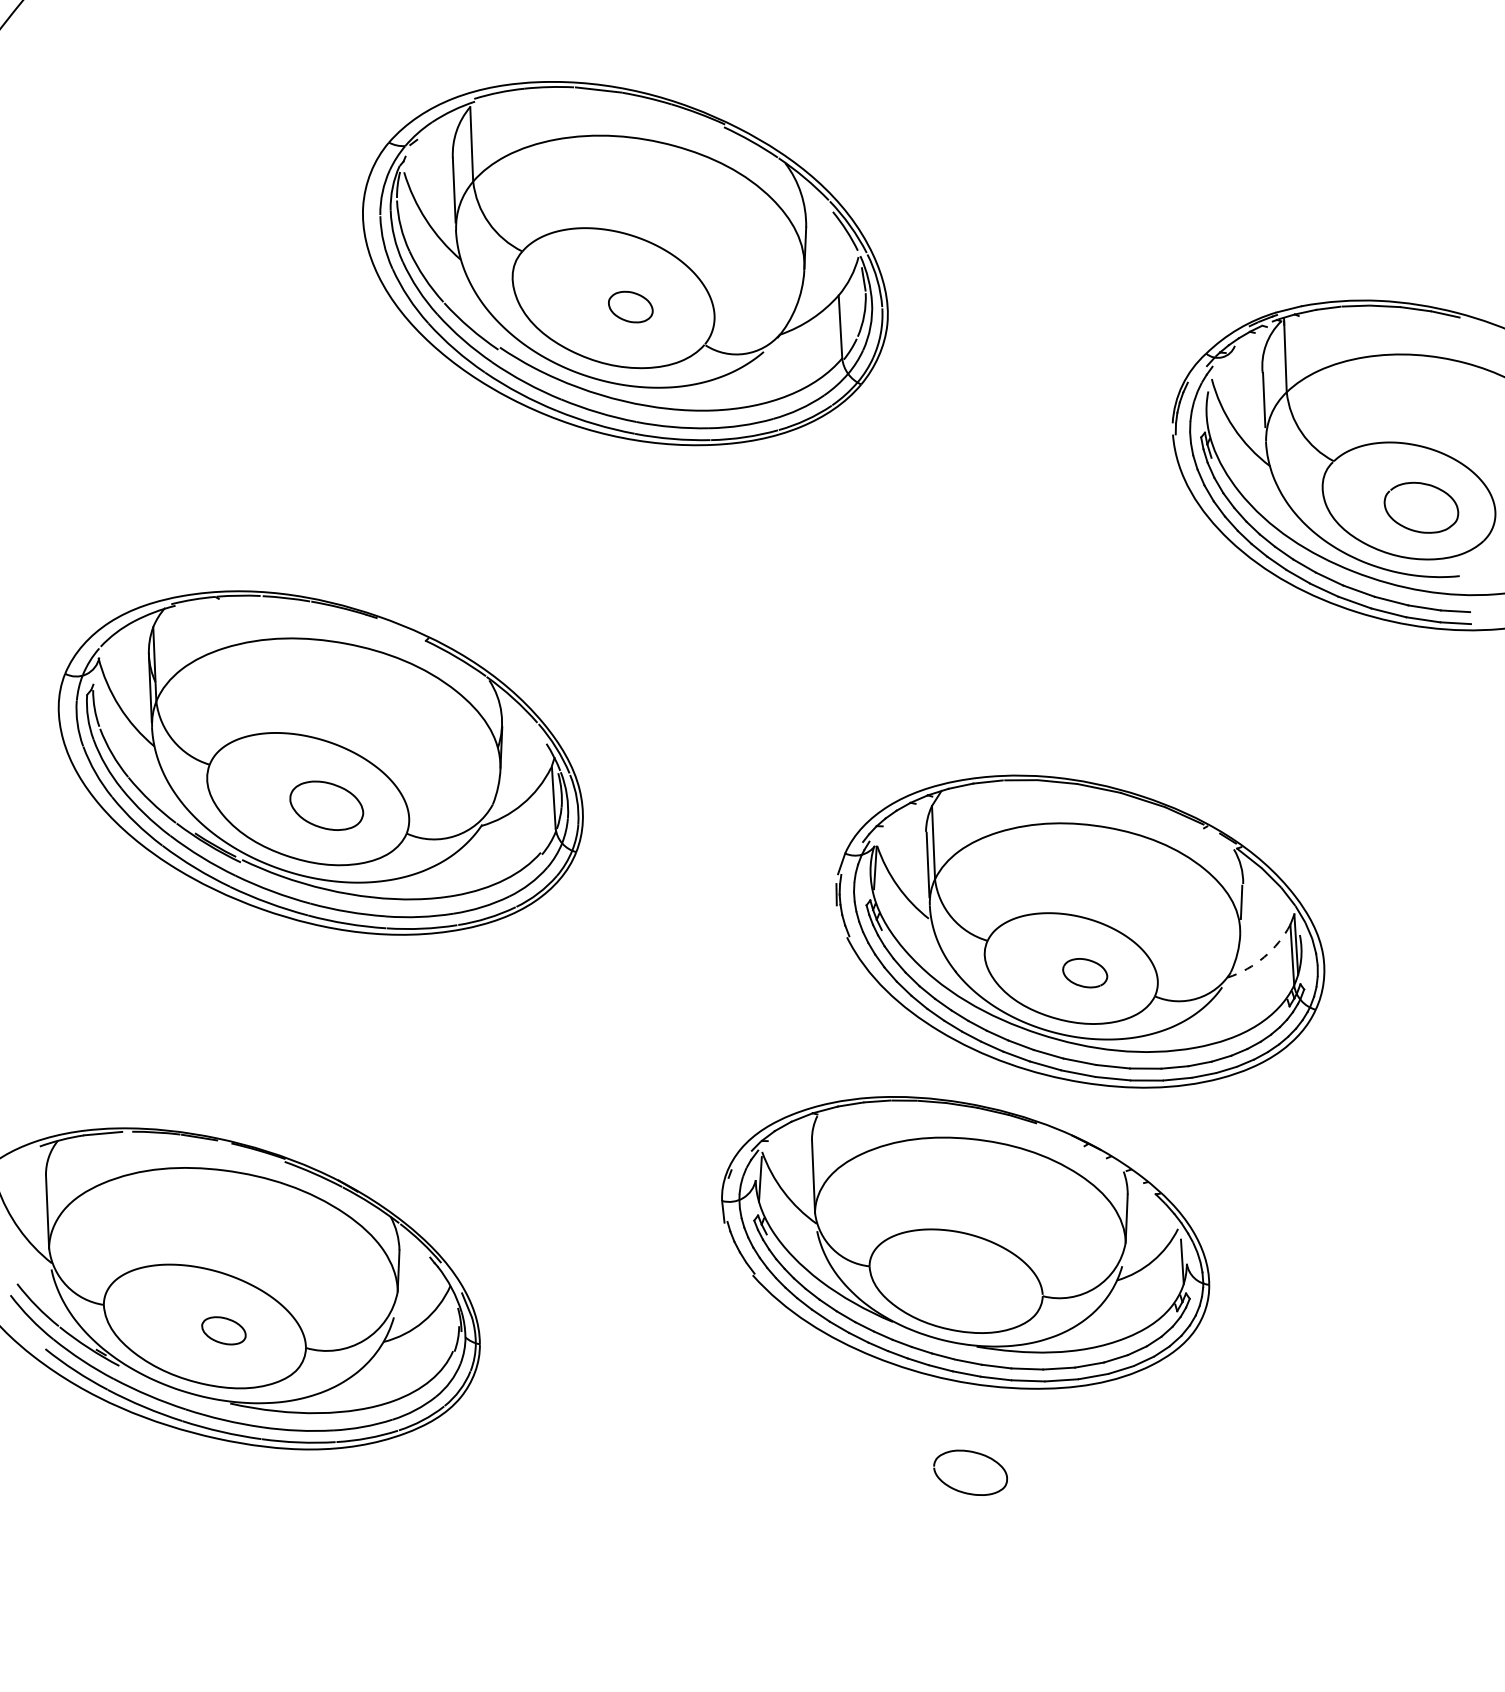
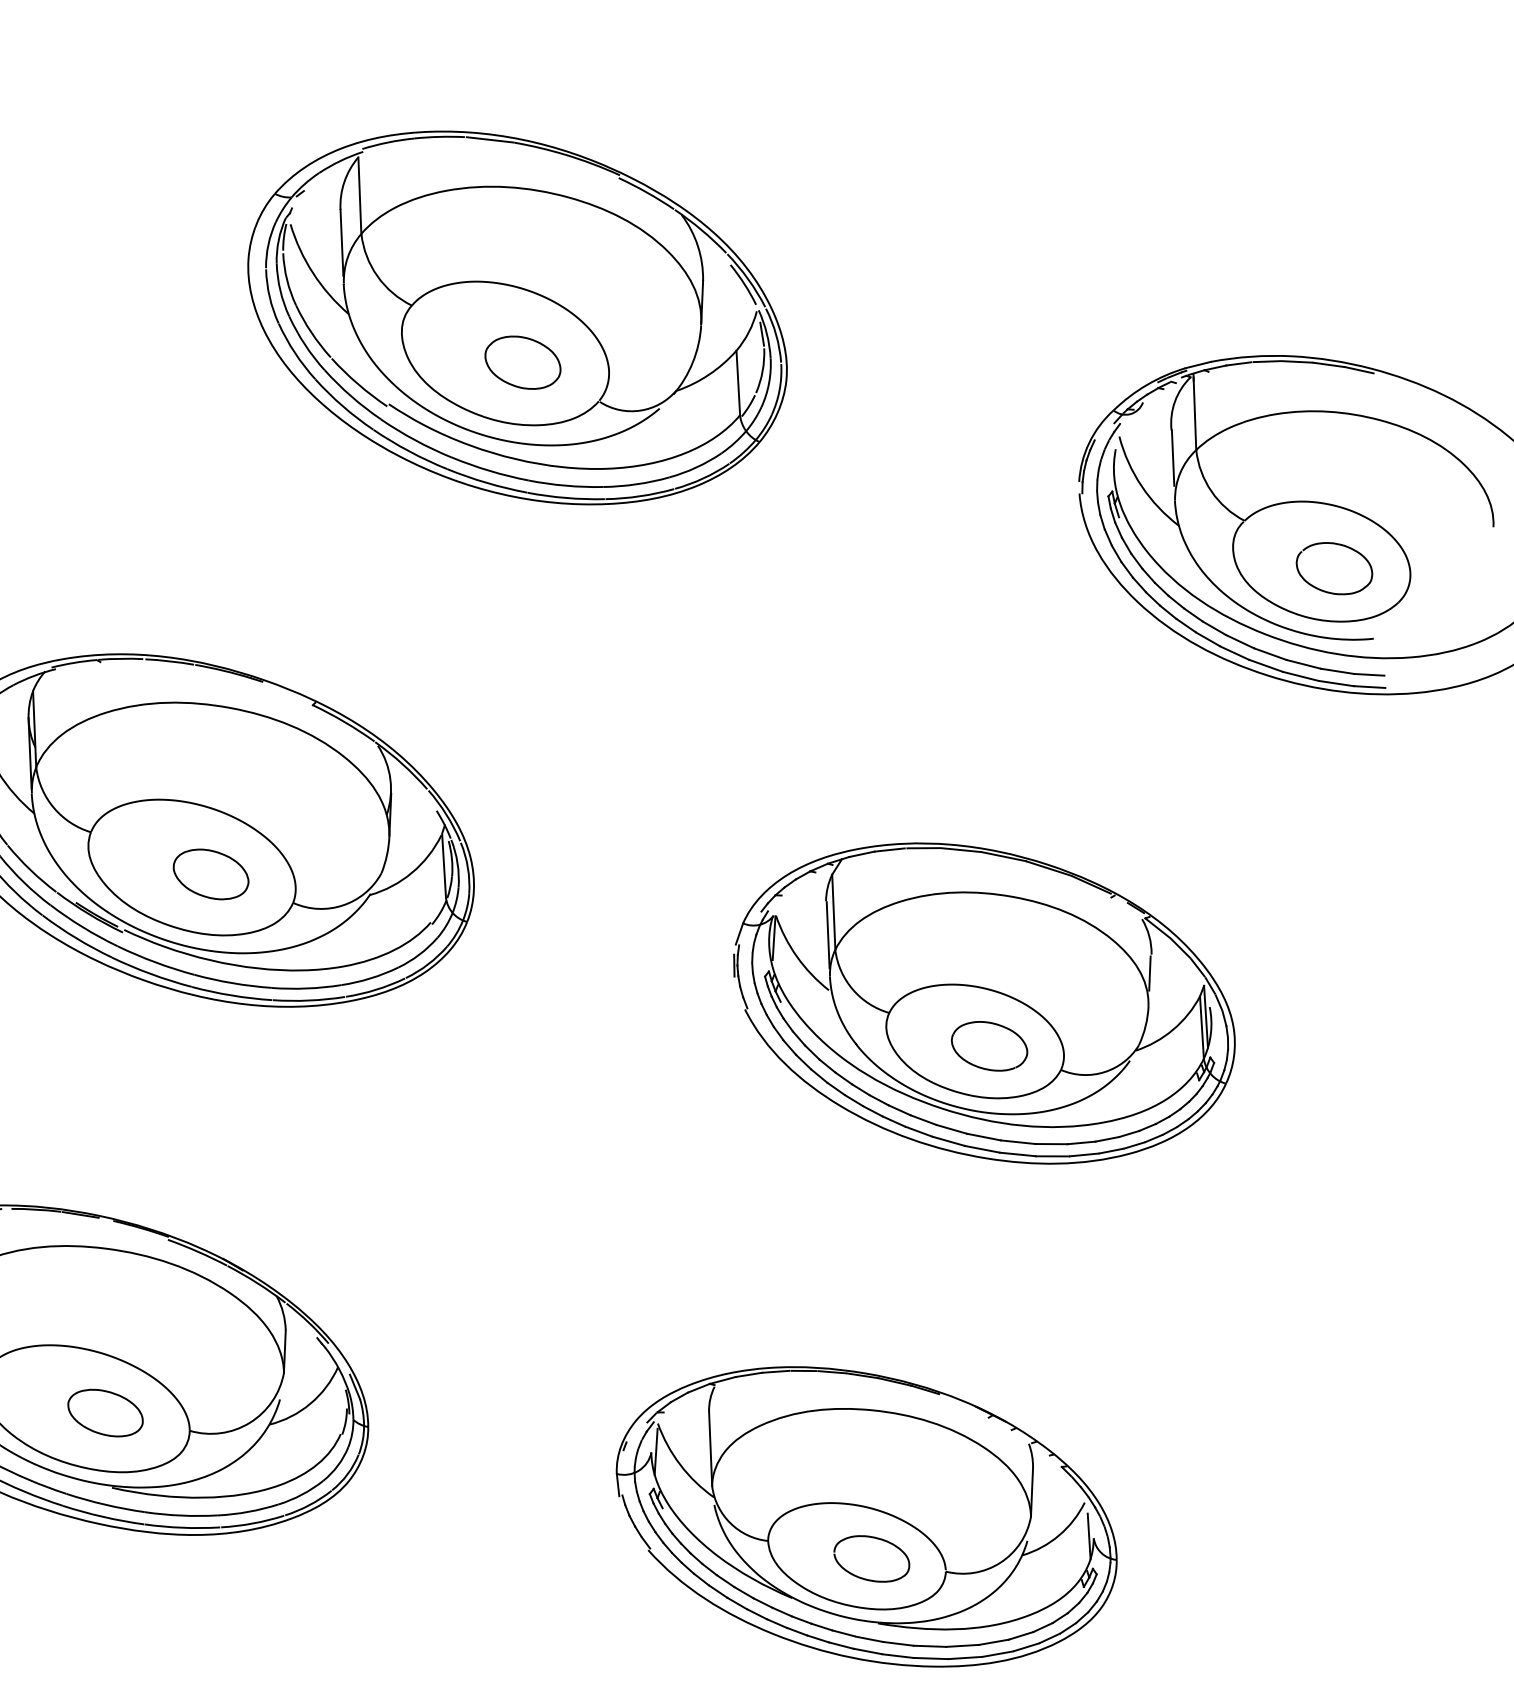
part: (630, 306) -> (522, 362), size x1.67
arc: (1264, 957) -> (1173, 1030), dashed -> solid
part: (1084, 972) -> (988, 1045), size x1.67
part: (965, 1242) -> (866, 1516), moved
part: (223, 1330) -> (105, 1412), size x1.67

